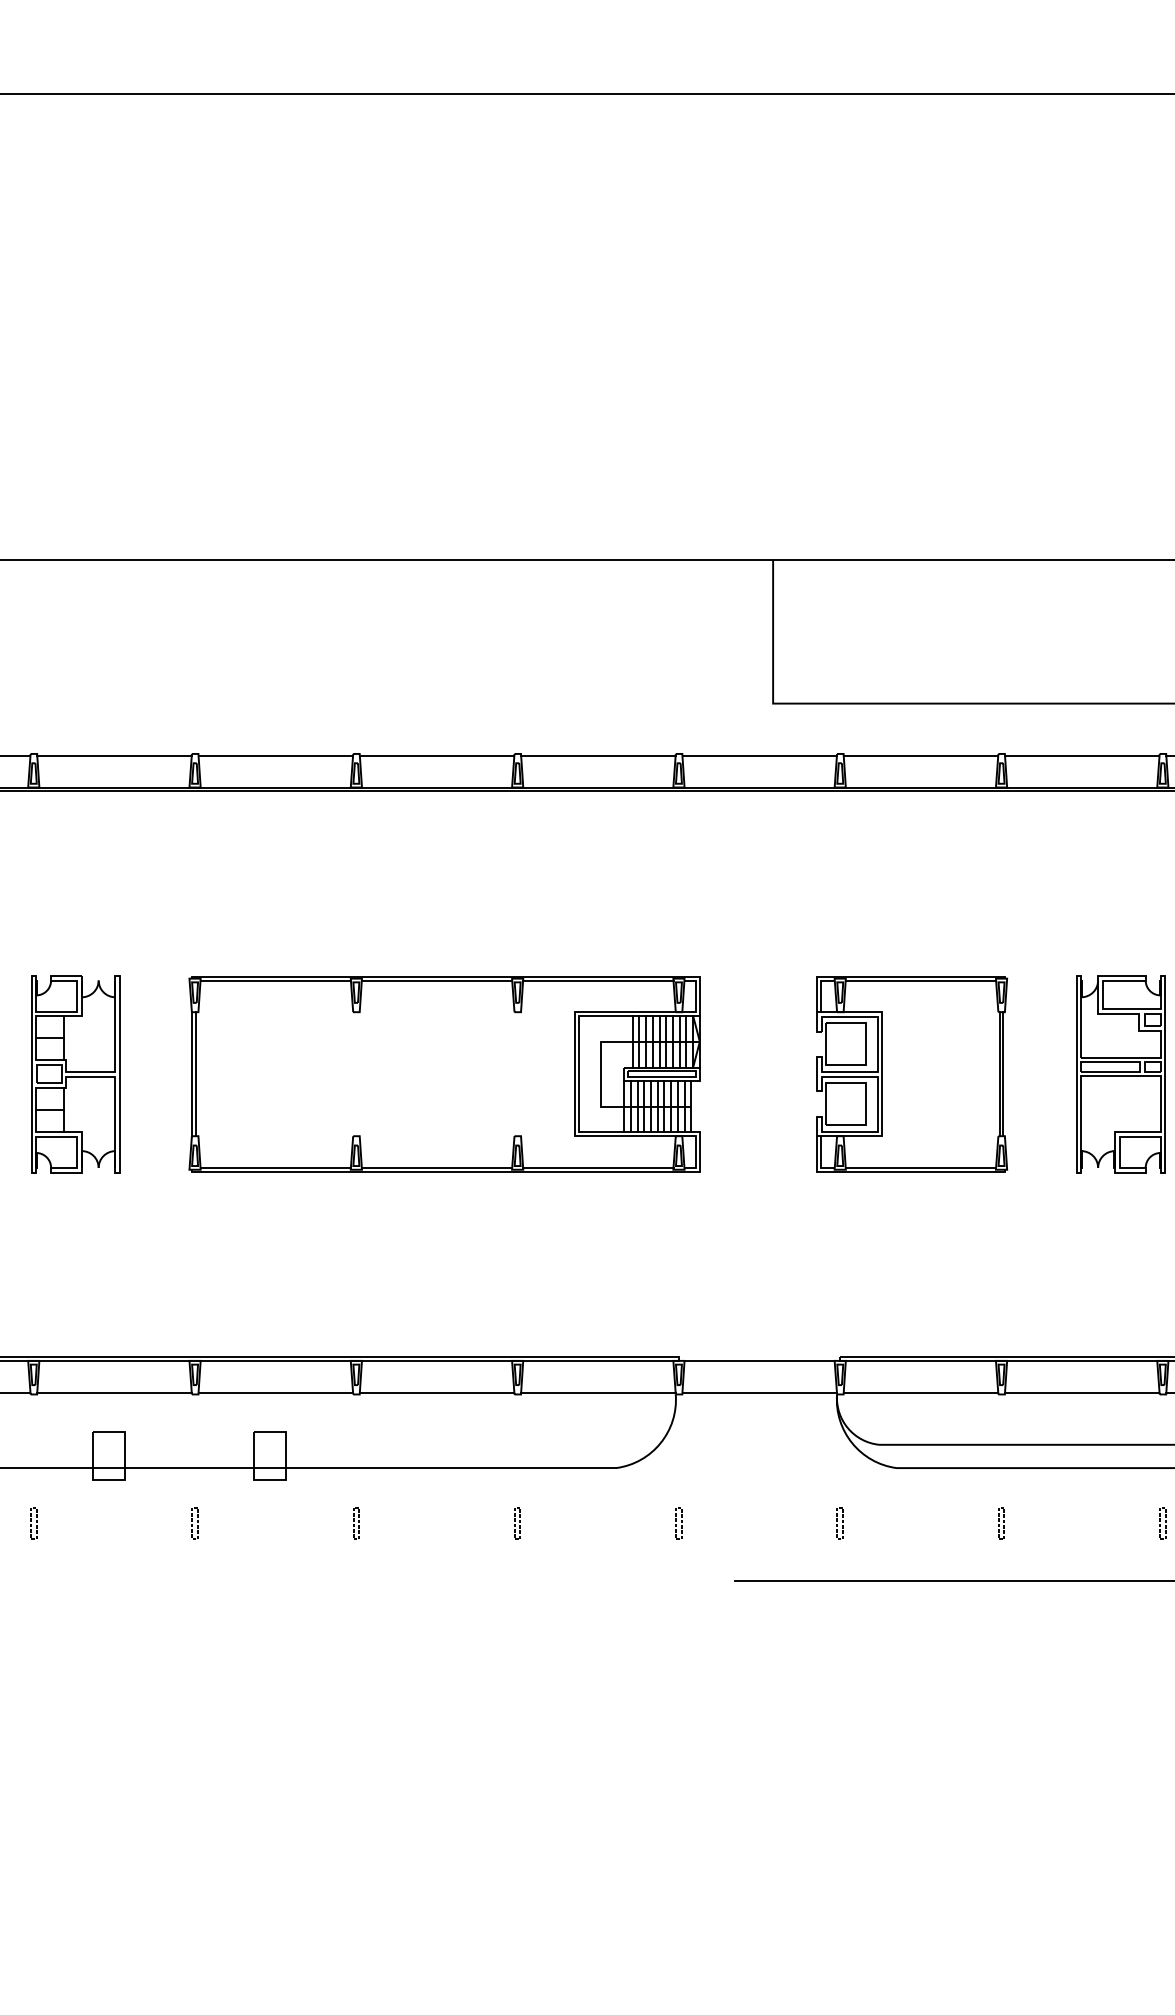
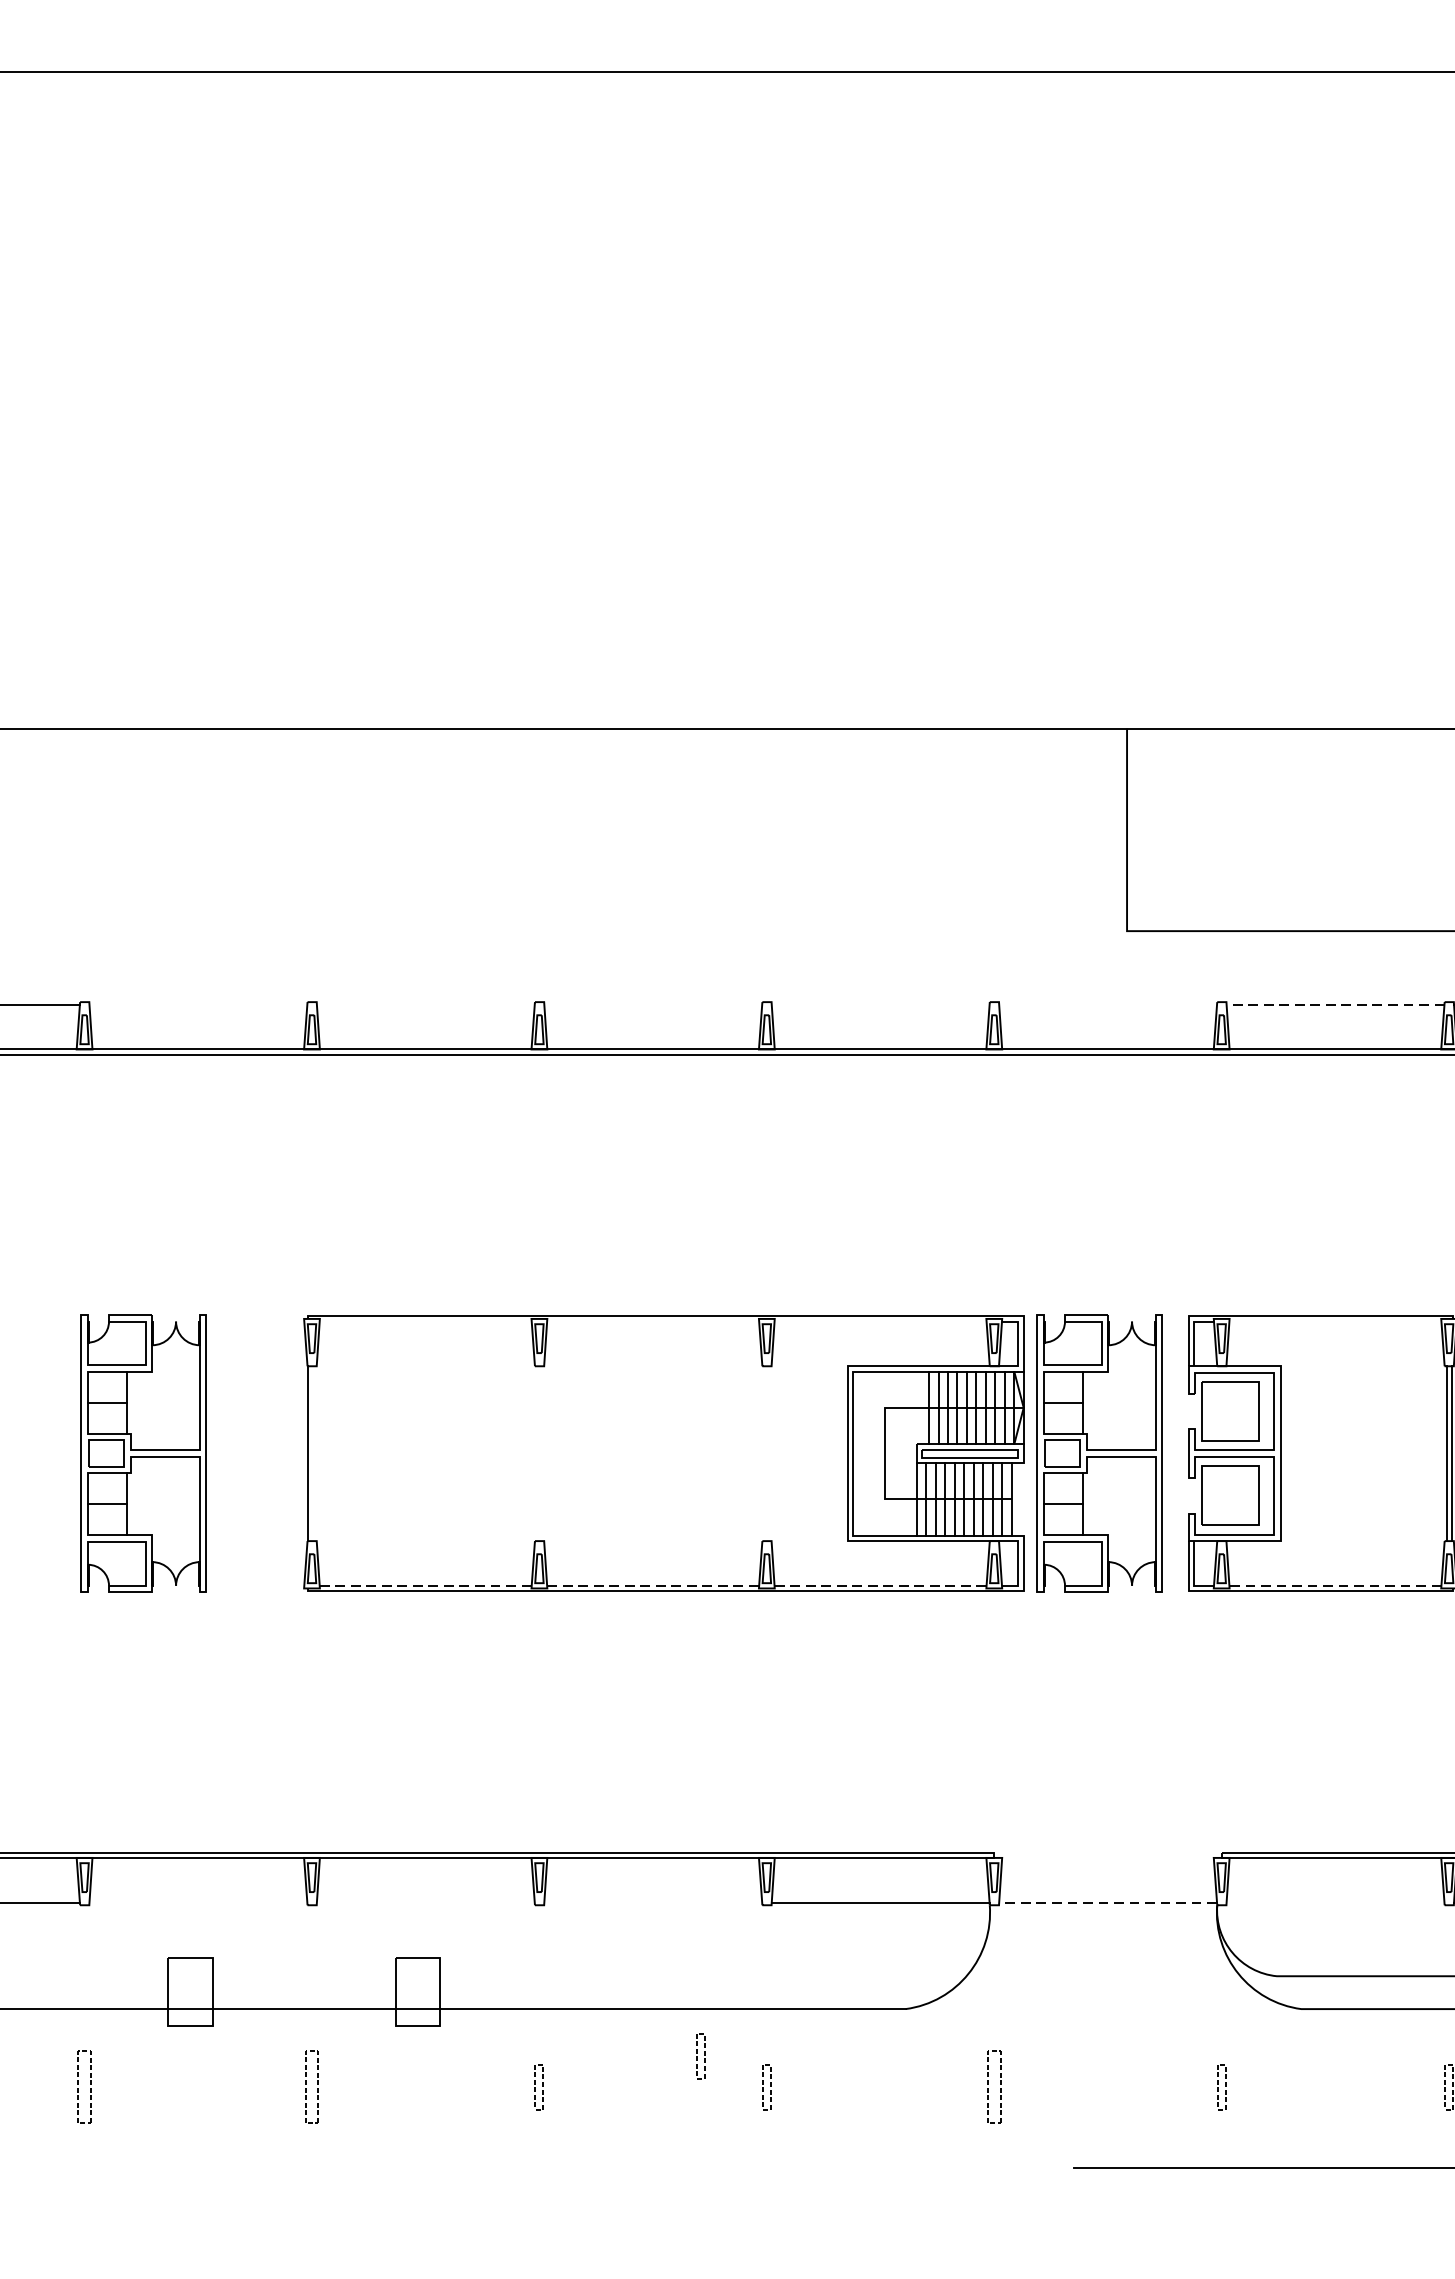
line: (114, 755) -> (198, 1004), removed
line: (275, 755) -> (425, 1004), removed
line: (436, 755) -> (652, 1004), removed
line: (598, 755) -> (880, 1004), removed
line: (759, 755) -> (1107, 1004), removed
line: (920, 755) -> (1334, 1004), solid -> dashed
line: (275, 980) -> (425, 1321), removed
line: (436, 980) -> (652, 1321), removed
line: (598, 980) -> (880, 1321), removed
line: (920, 980) -> (1334, 1321), removed
line: (195, 1074) -> (312, 1454), removed
part: (753, 1074) -> (1099, 1454), added
line: (276, 1167) -> (426, 1585), solid -> dashed
line: (437, 1167) -> (653, 1585), solid -> dashed
line: (598, 1167) -> (880, 1585), solid -> dashed
line: (920, 1167) -> (1334, 1585), solid -> dashed
line: (759, 1360) -> (1107, 1857), removed
line: (114, 1392) -> (198, 1902), removed
line: (275, 1392) -> (425, 1902), removed
line: (436, 1392) -> (652, 1902), removed
line: (759, 1392) -> (1107, 1902), solid -> dashed
line: (920, 1392) -> (1334, 1902), removed
part: (470, 1501) -> (700, 2056), added
part: (33, 1523) -> (84, 2087), size x1.6
part: (194, 1523) -> (311, 2087), size x1.6
part: (678, 1523) -> (993, 2087), size x1.6

